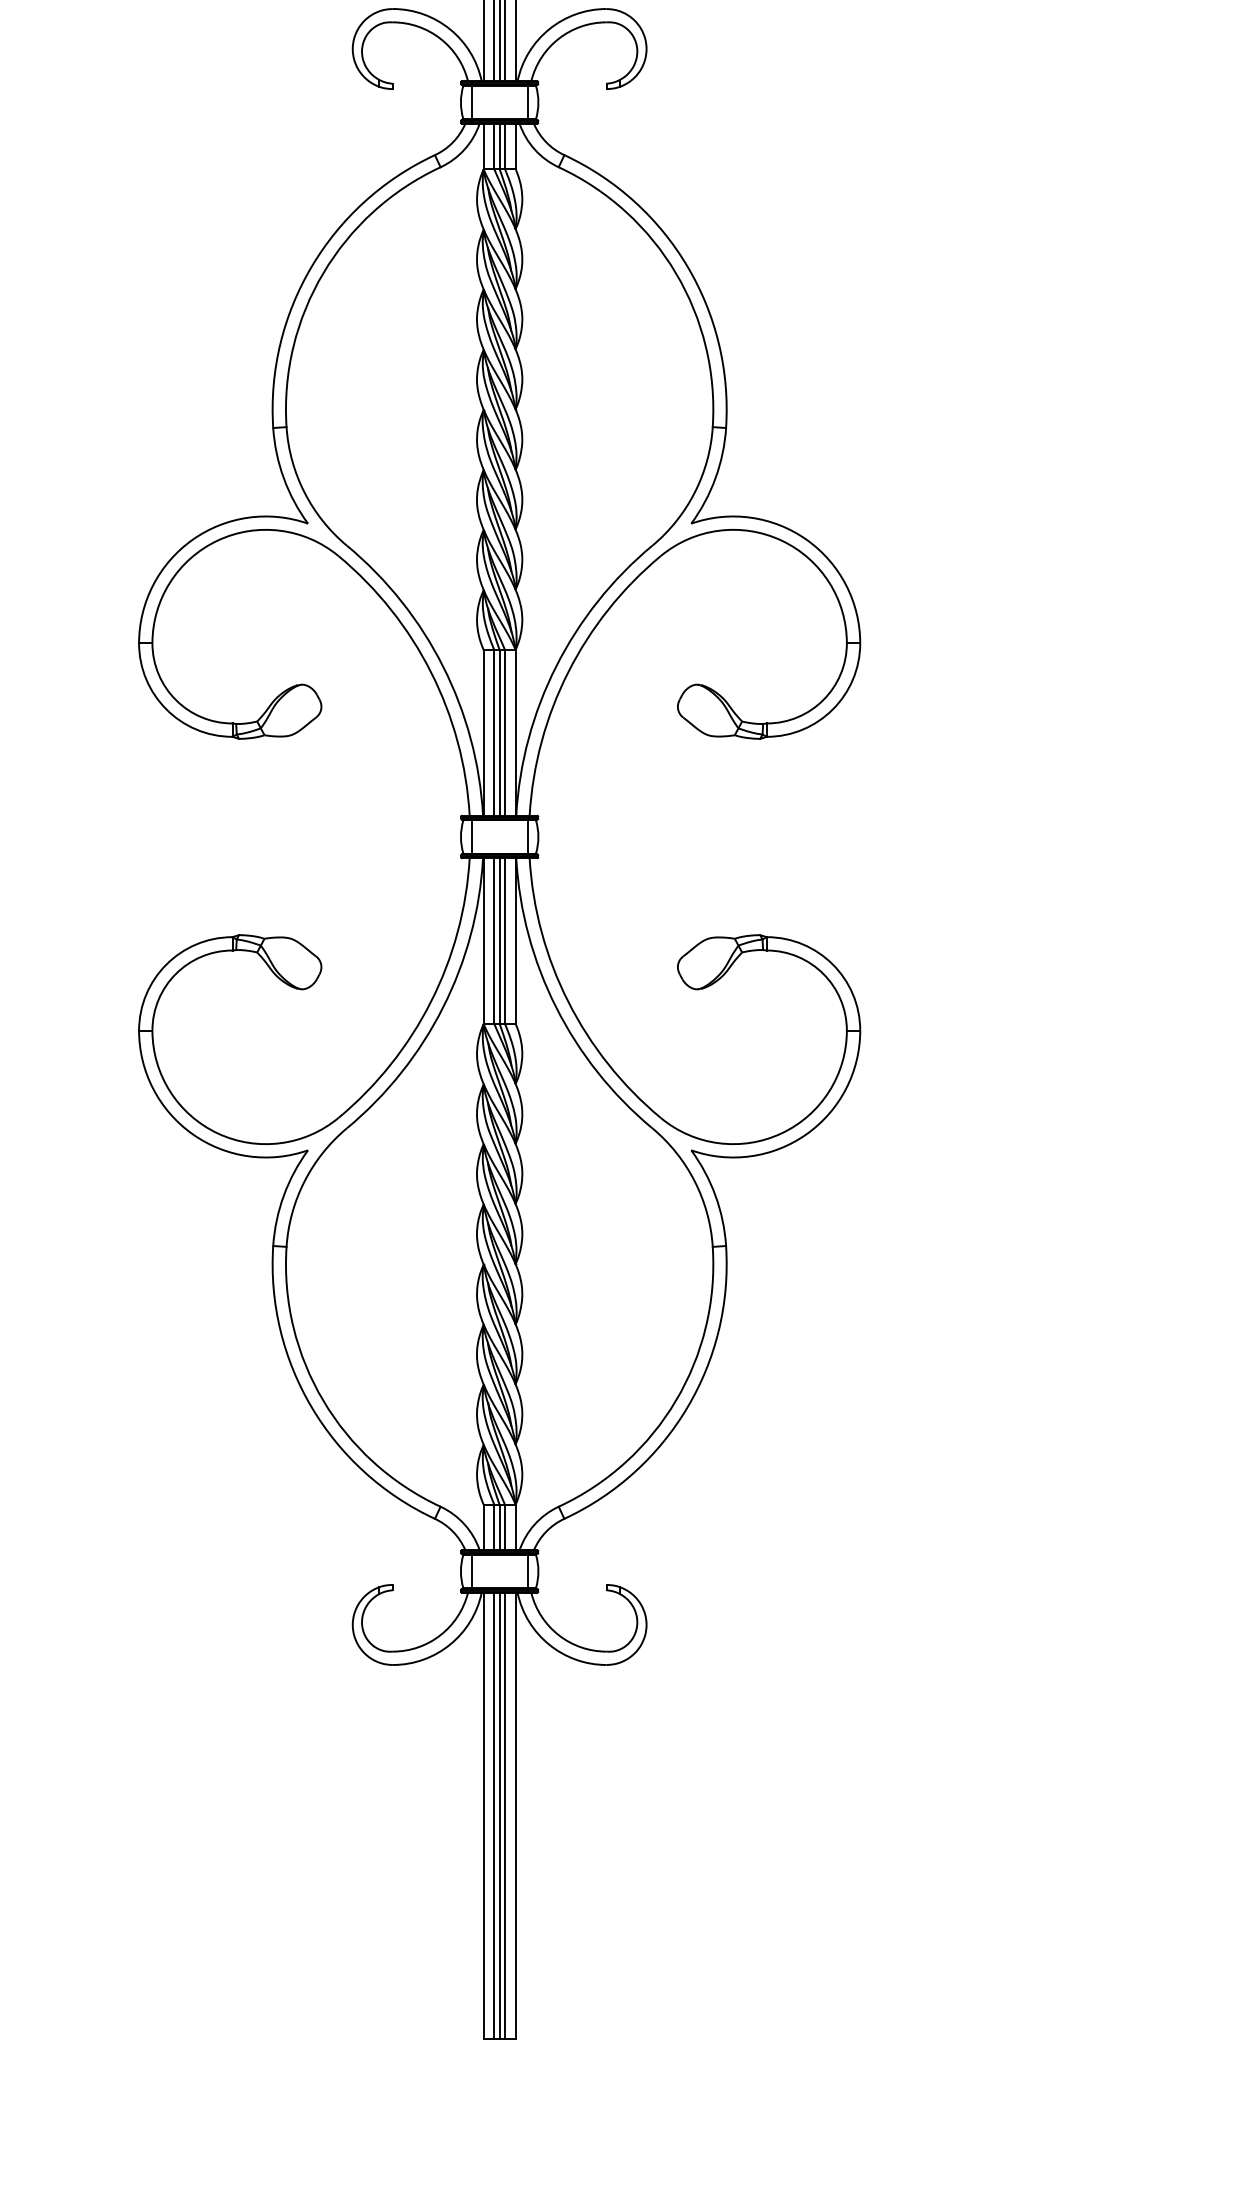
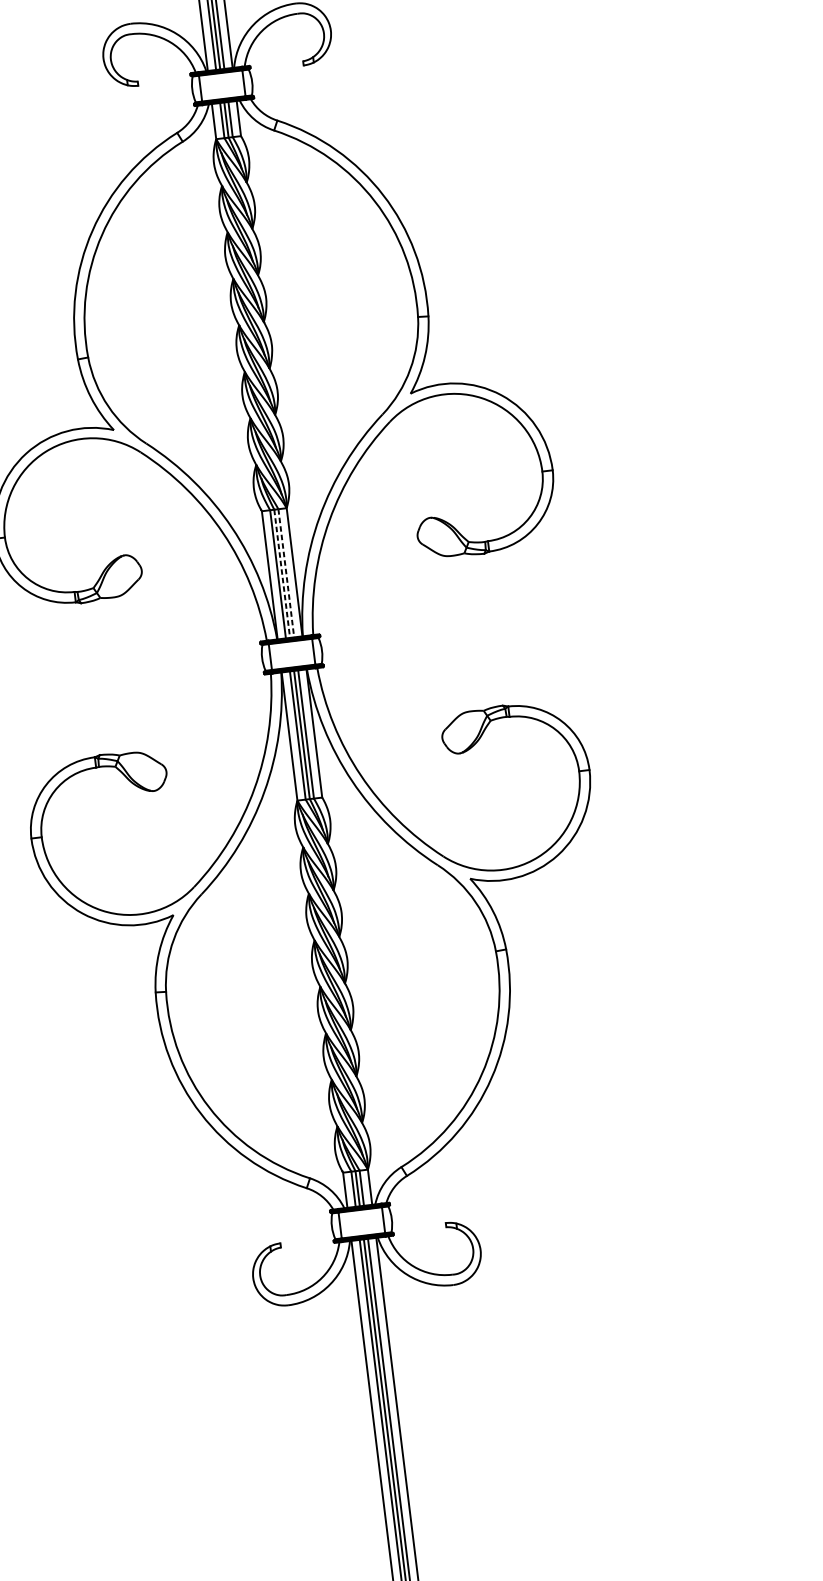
line: (499, 732) -> (282, 573), solid -> dashed
line: (505, 732) -> (286, 572), solid -> dashed

